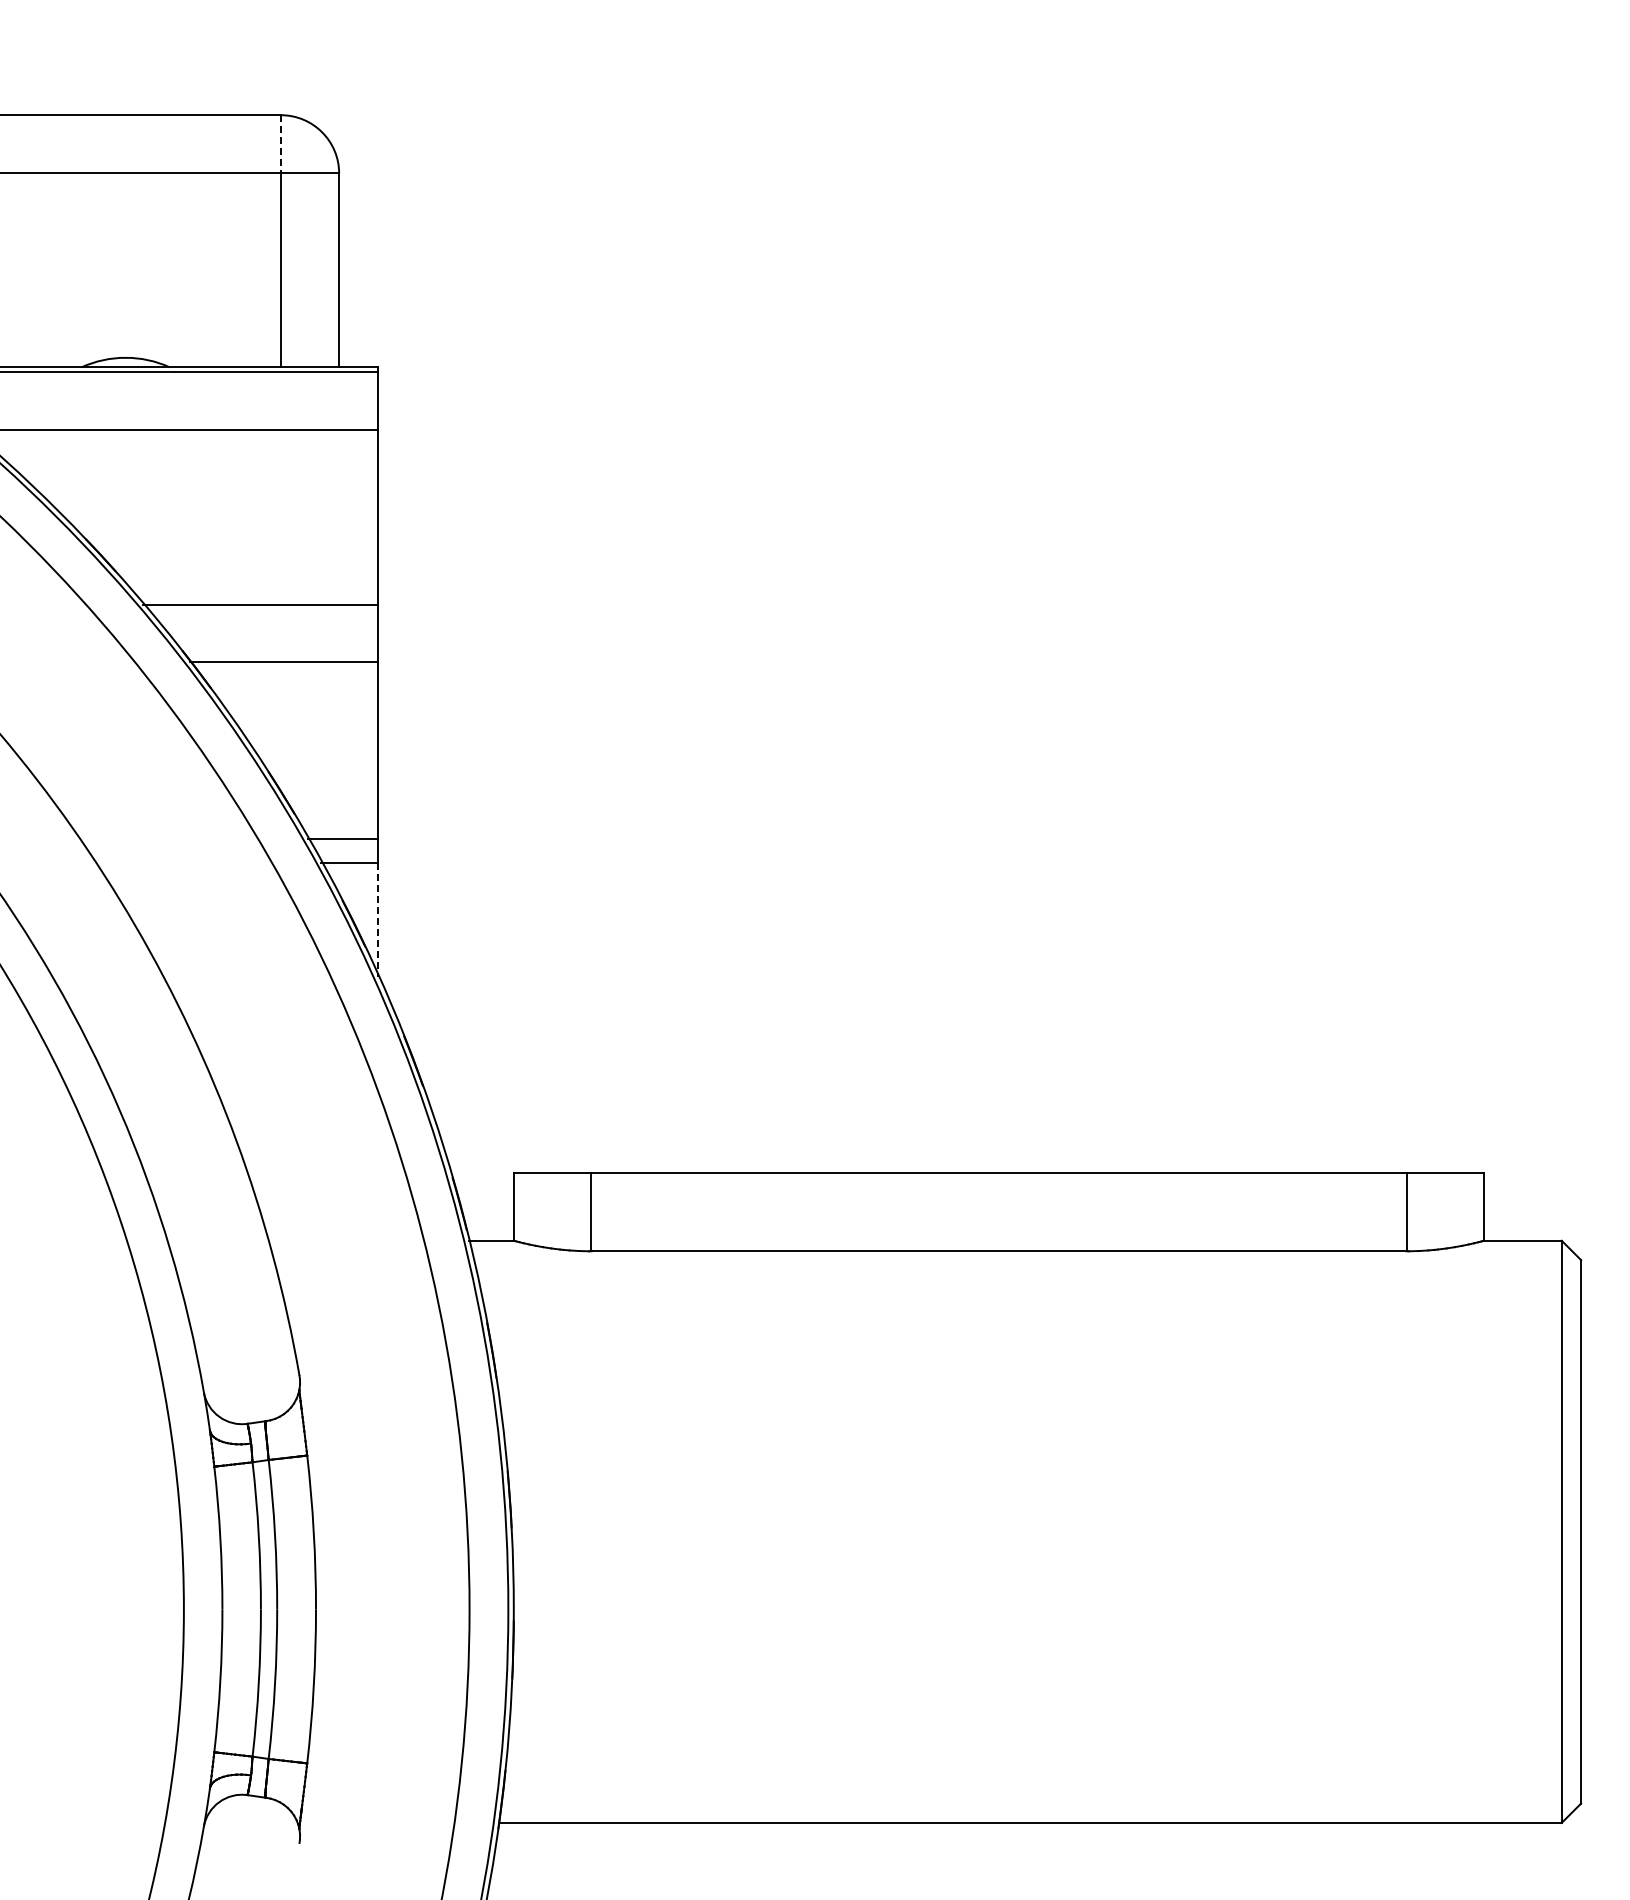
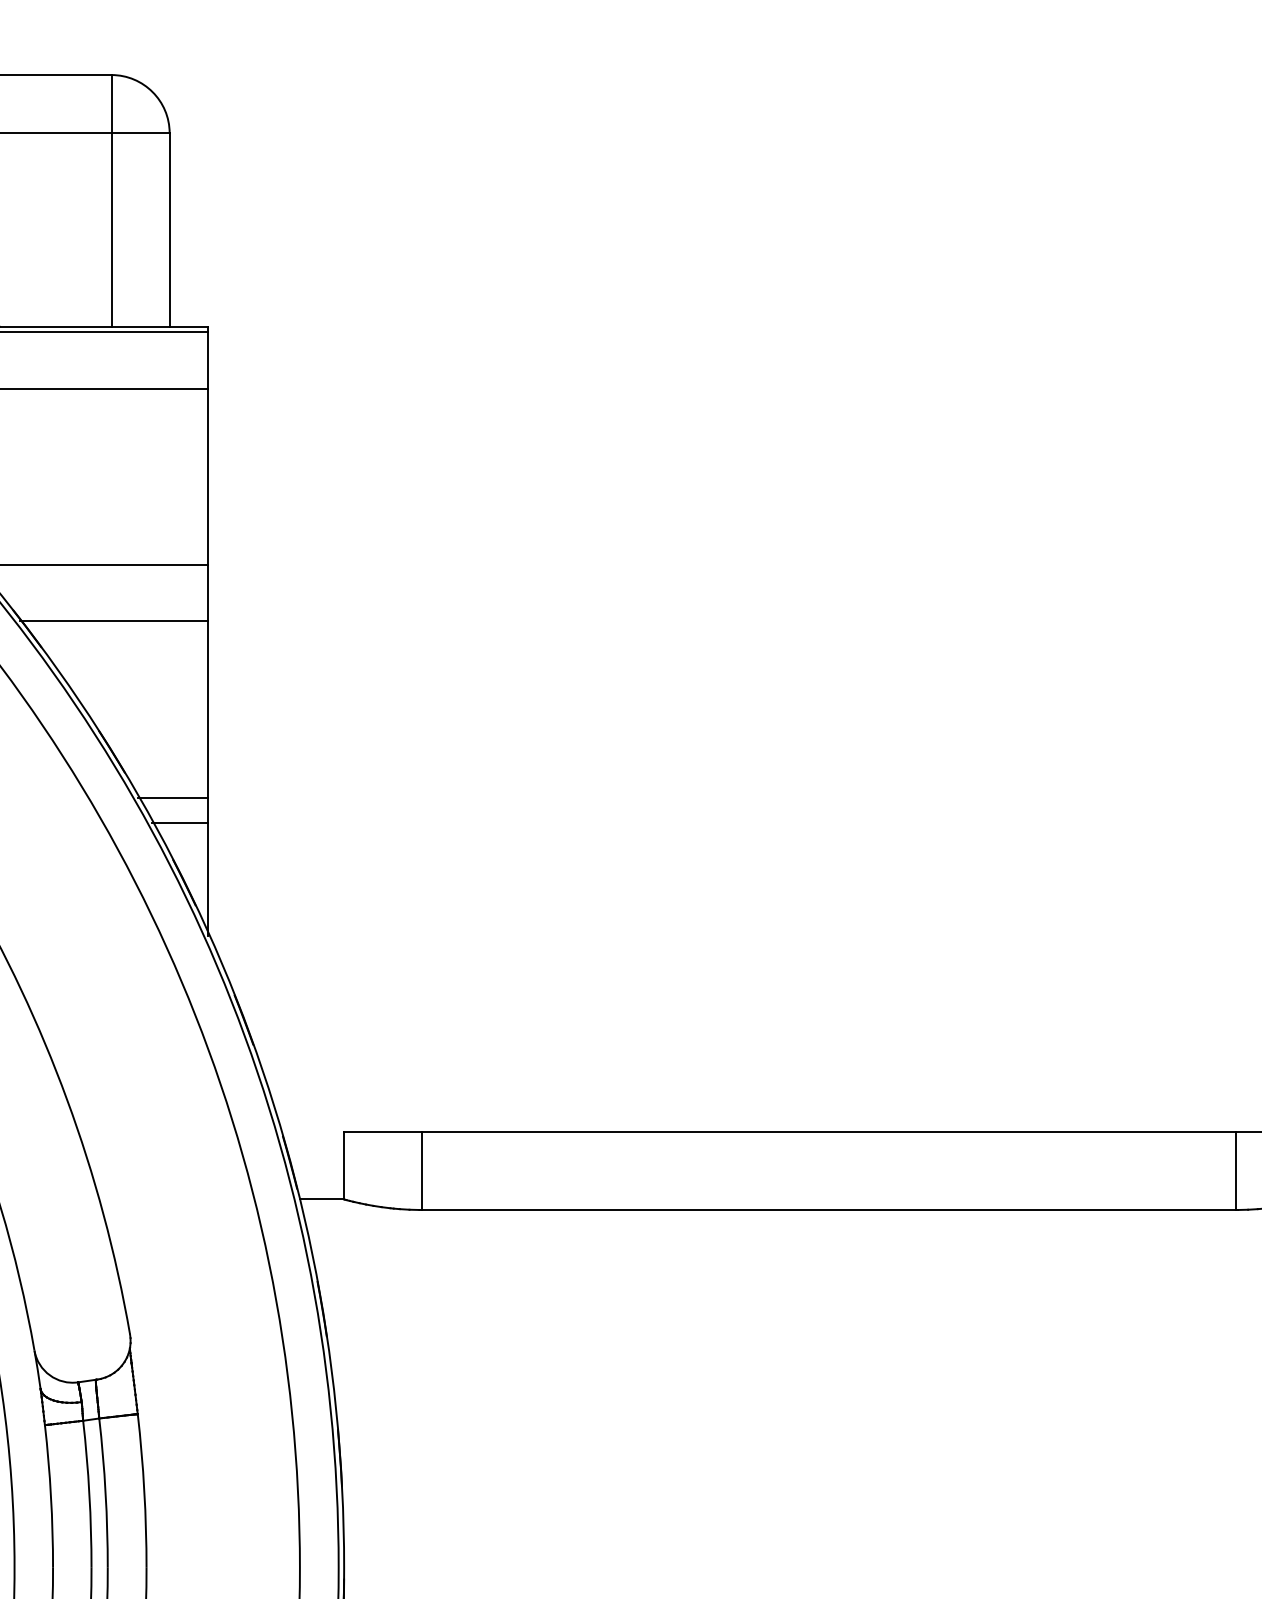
line: (280, 144) -> (111, 104), dashed -> solid
line: (377, 920) -> (207, 879), dashed -> solid

